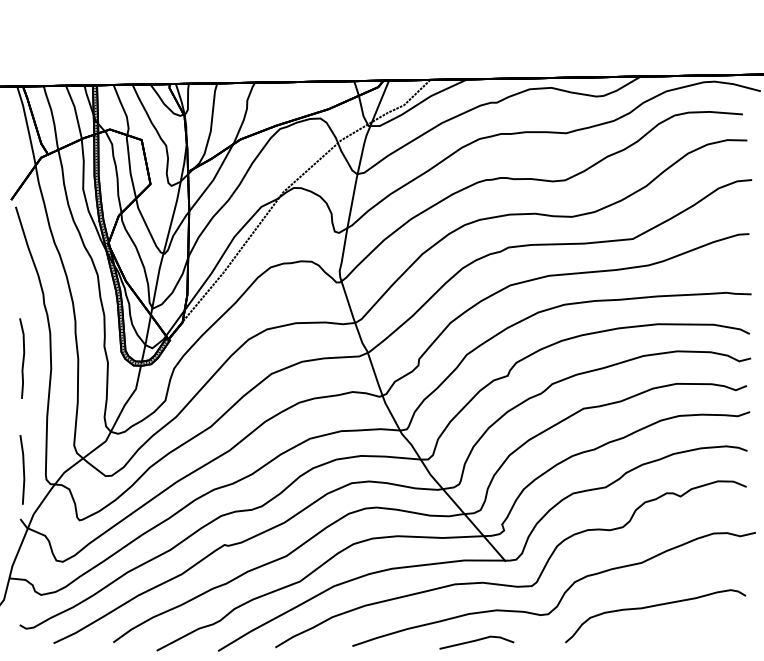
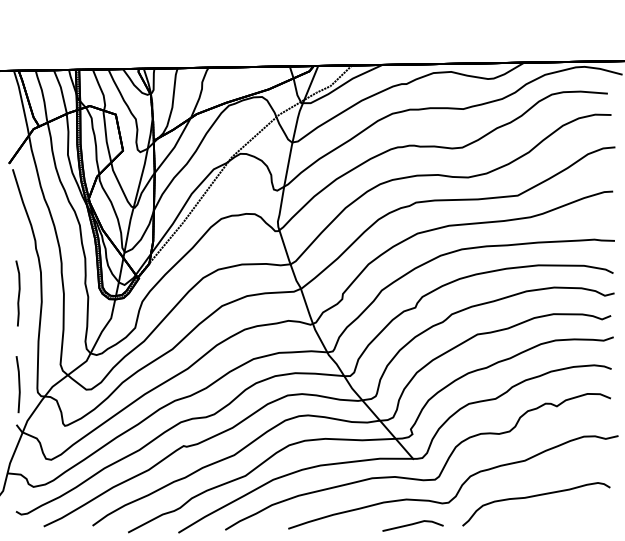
line: (476, 641) -> (412, 525), moved

